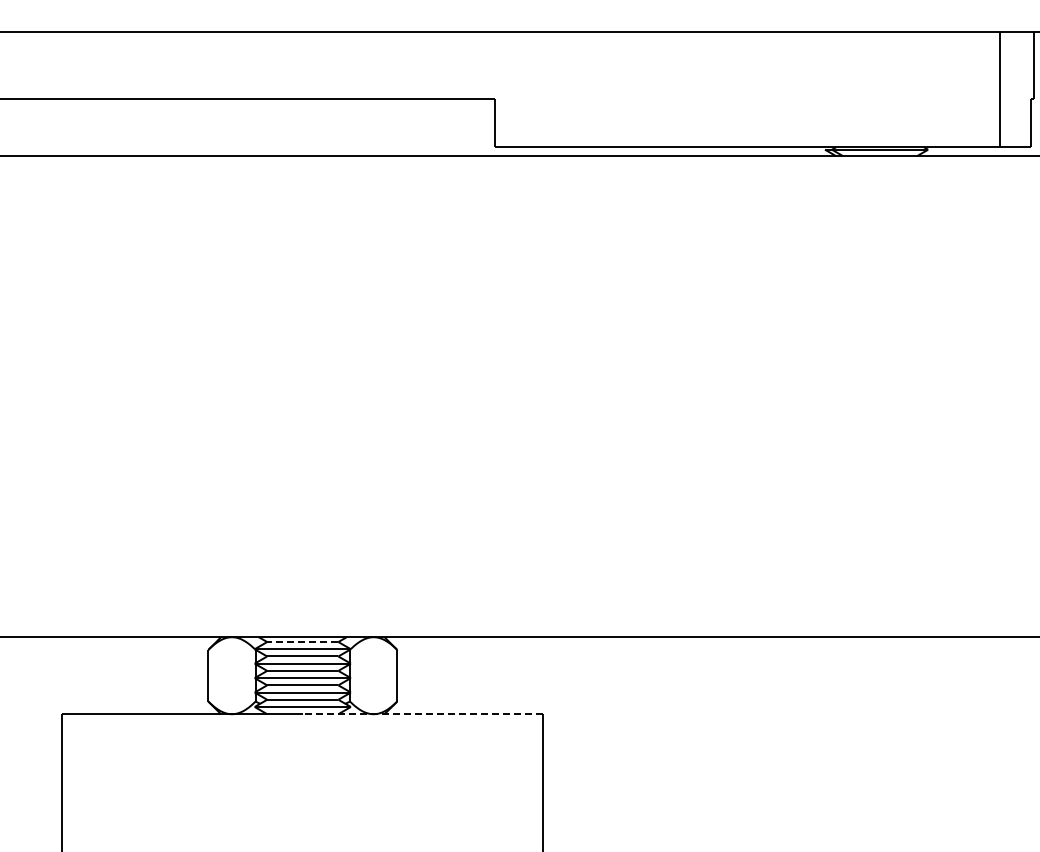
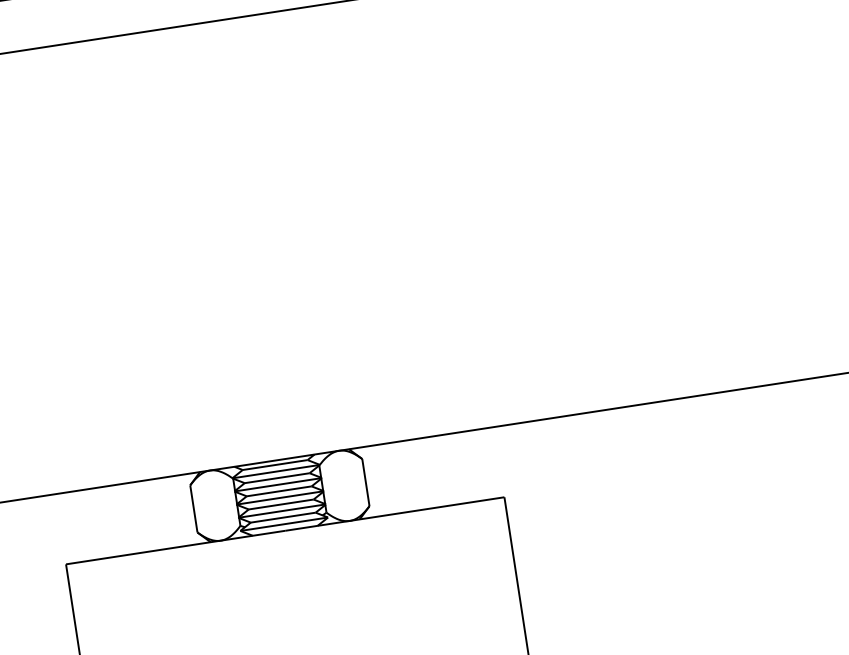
line: (302, 642) -> (274, 465), dashed -> solid
line: (422, 714) -> (394, 514), dashed -> solid

